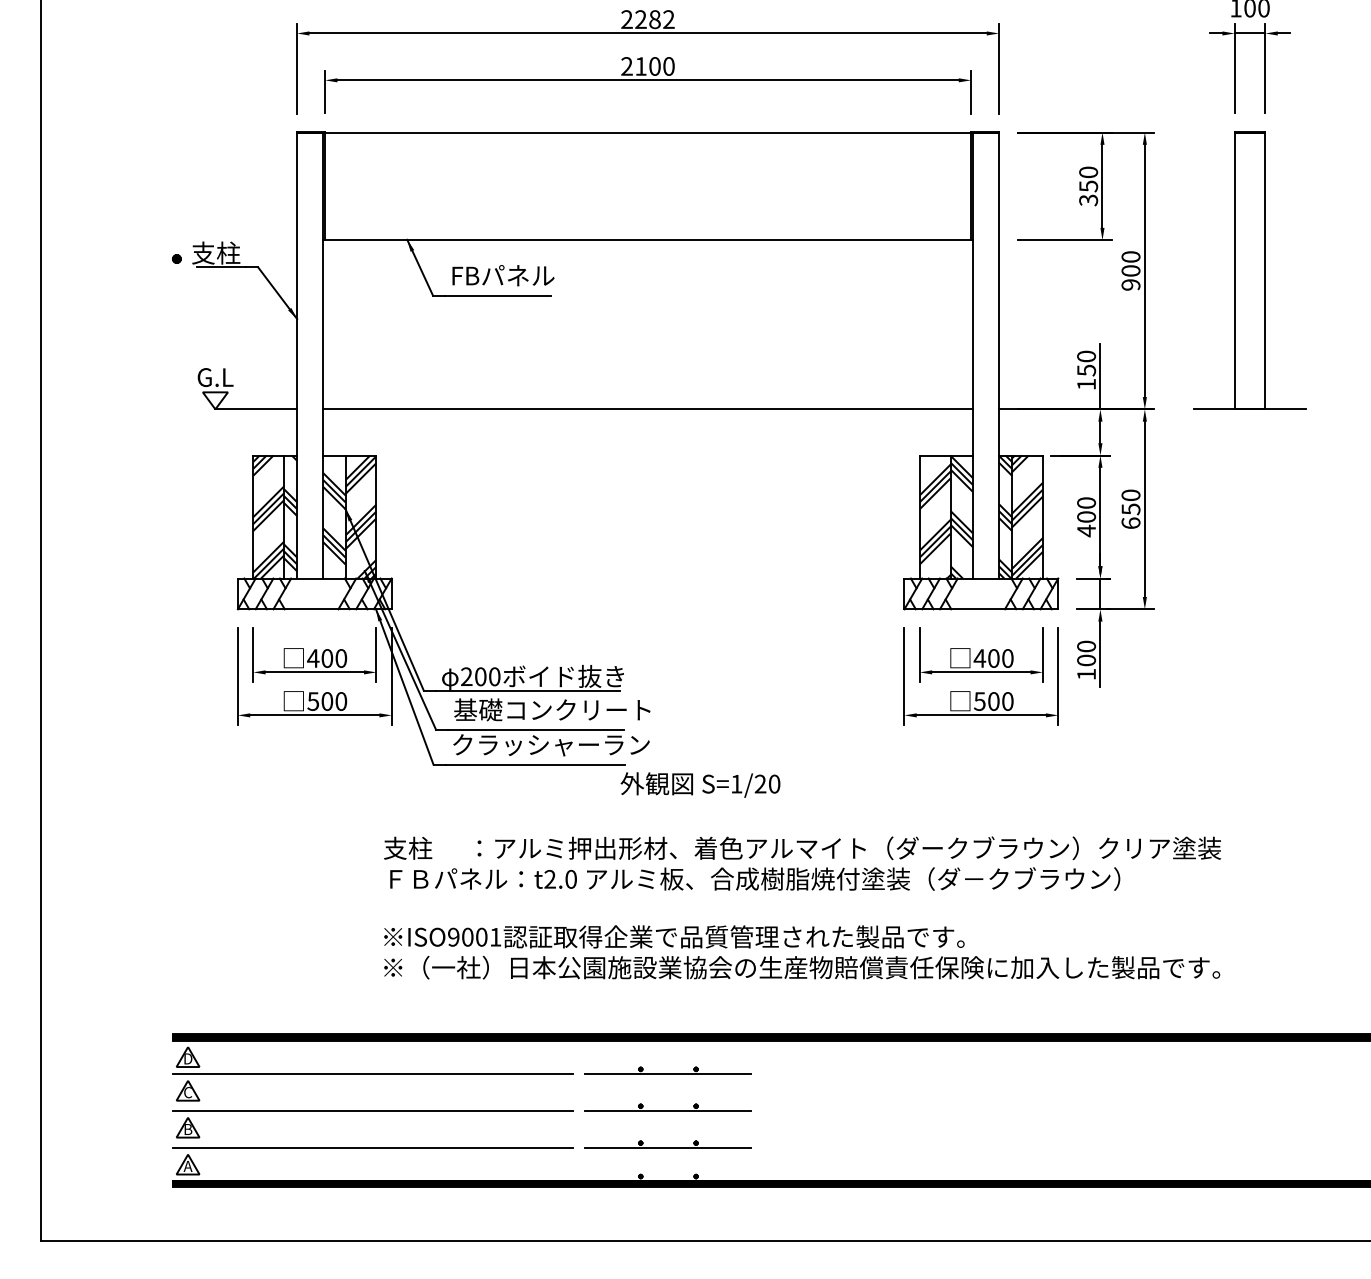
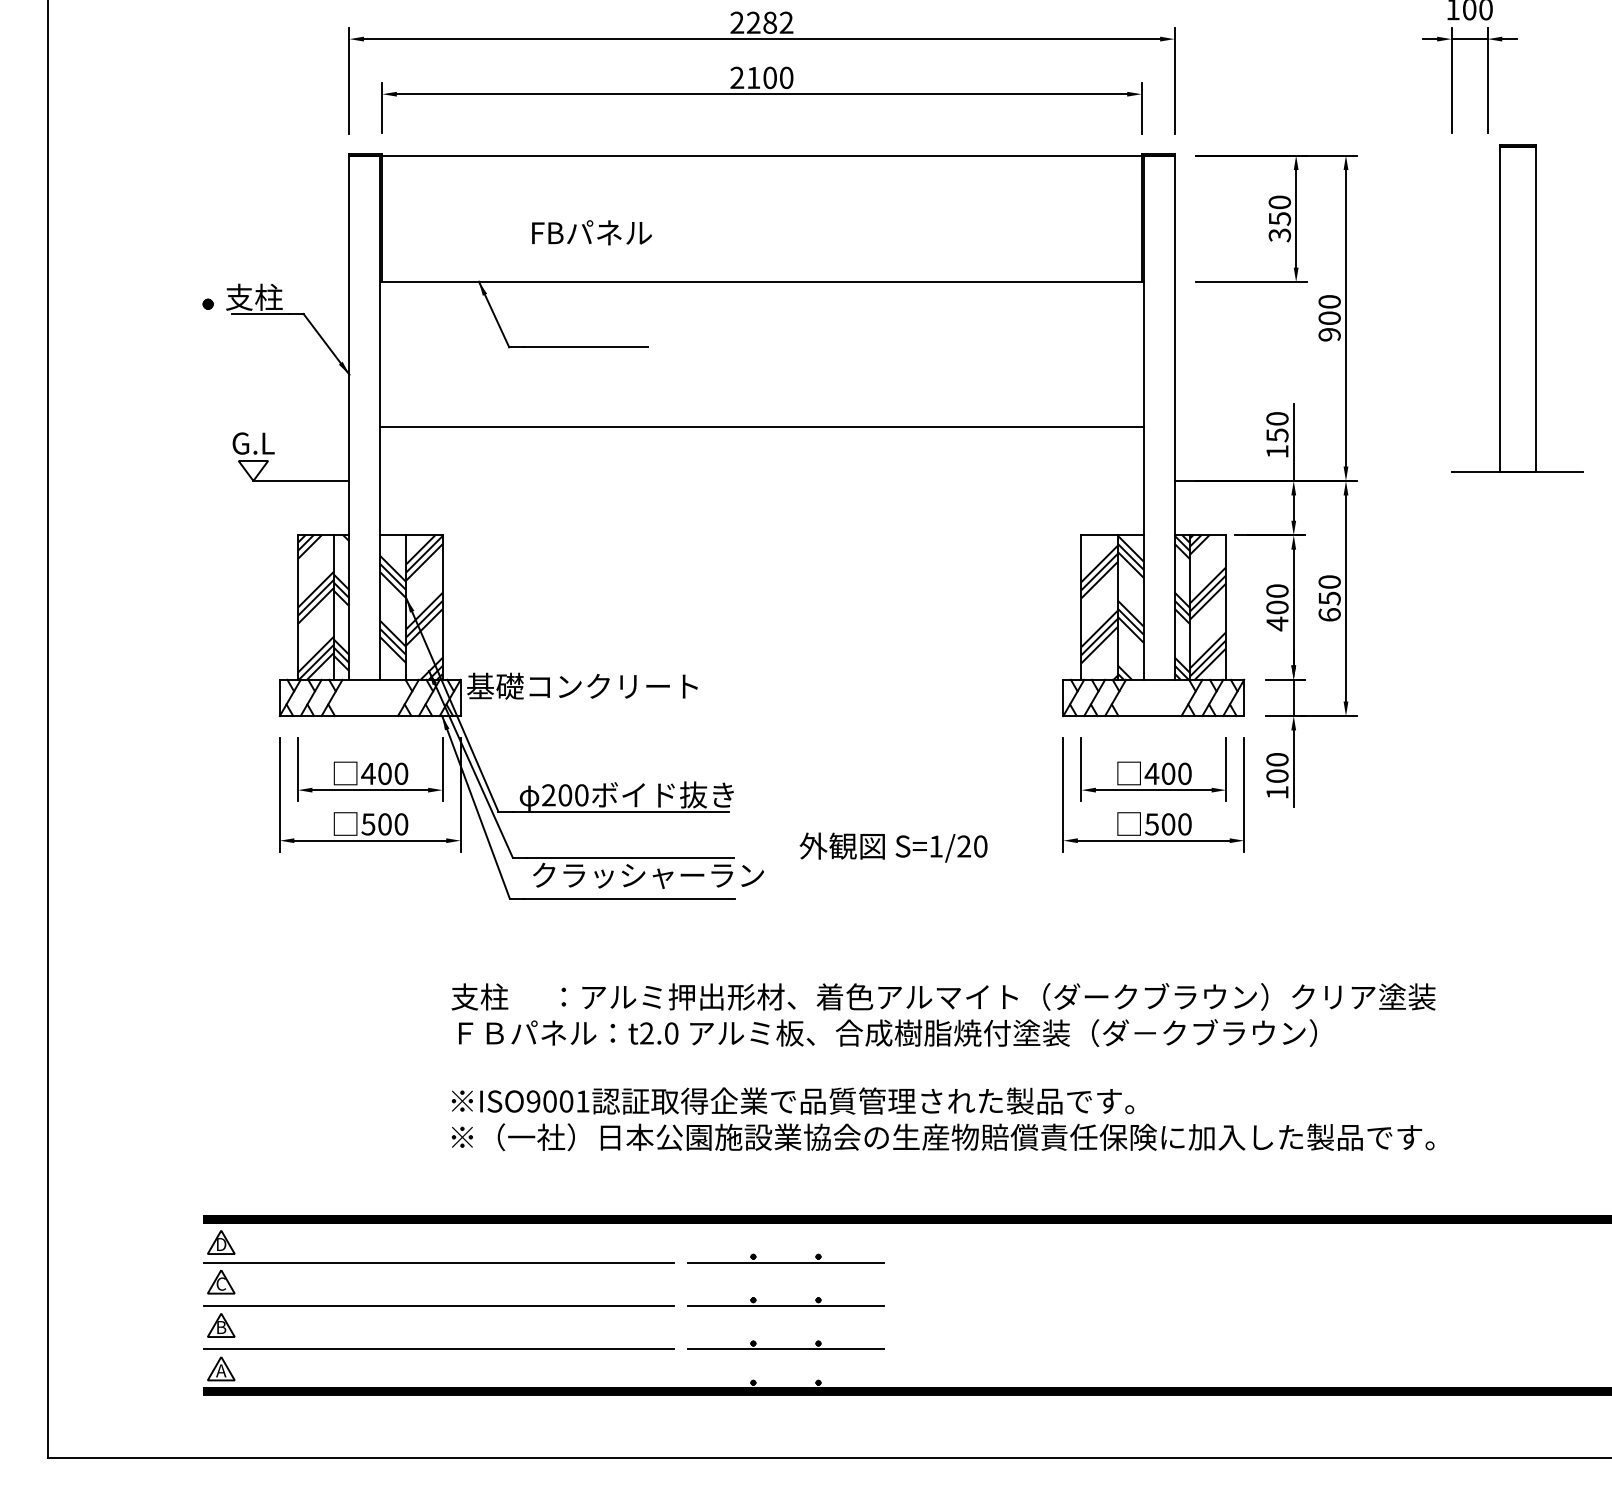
part: (1249, 270) -> (1517, 308), moved
text: (503, 275) -> (591, 232), moved
line: (647, 408) -> (761, 426), moved
text: (552, 709) -> (582, 685), moved
text: (700, 784) -> (893, 847), moved

